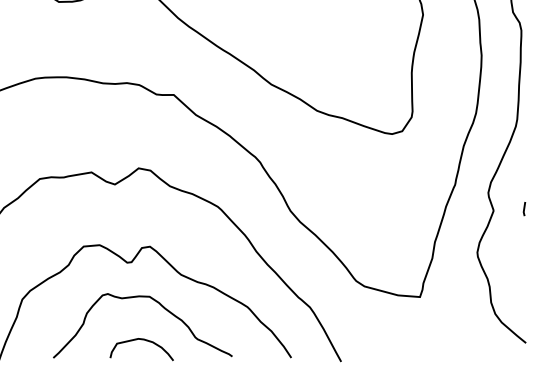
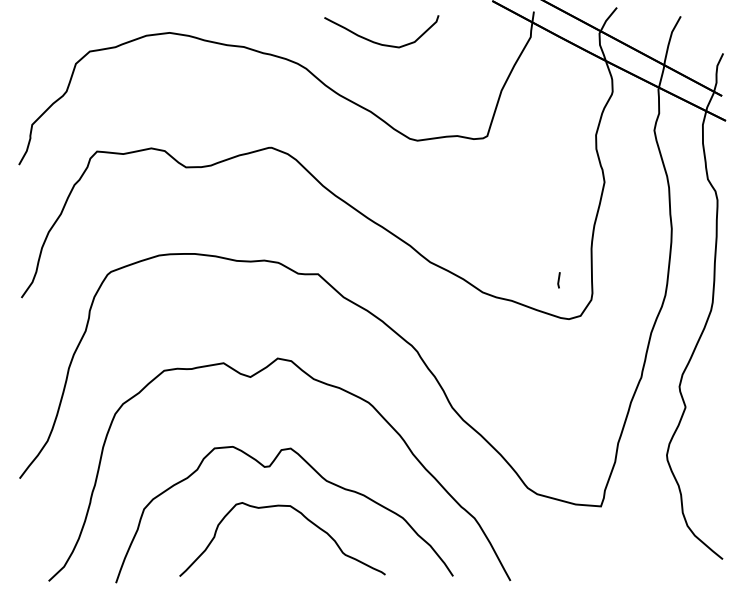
line: (524, 209) -> (558, 280), moved
curve: (143, 340) -> (283, 556), removed

